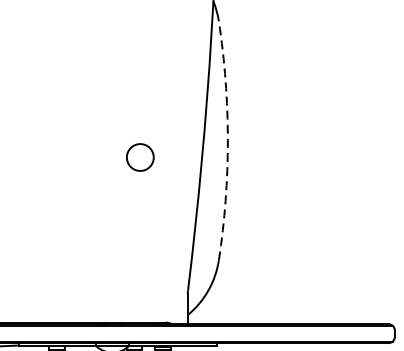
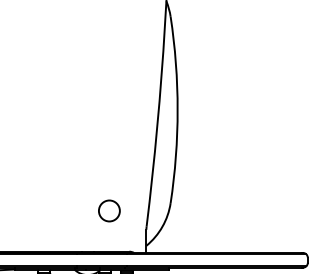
arc: (227, 140) -> (177, 109), dashed -> solid
circle: (140, 156) -> (109, 210), moved

